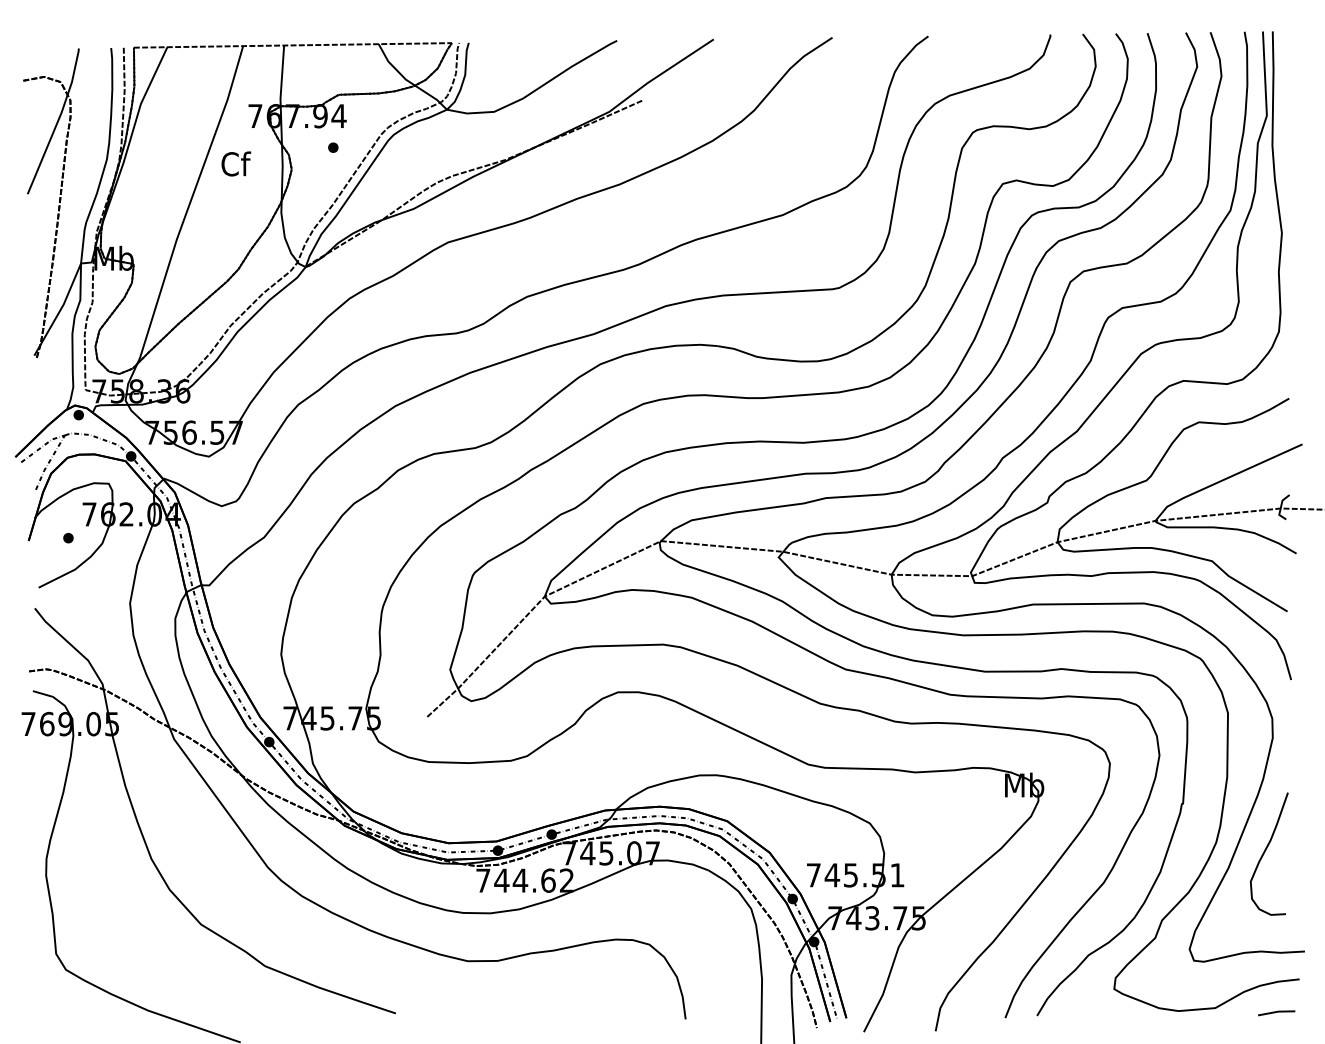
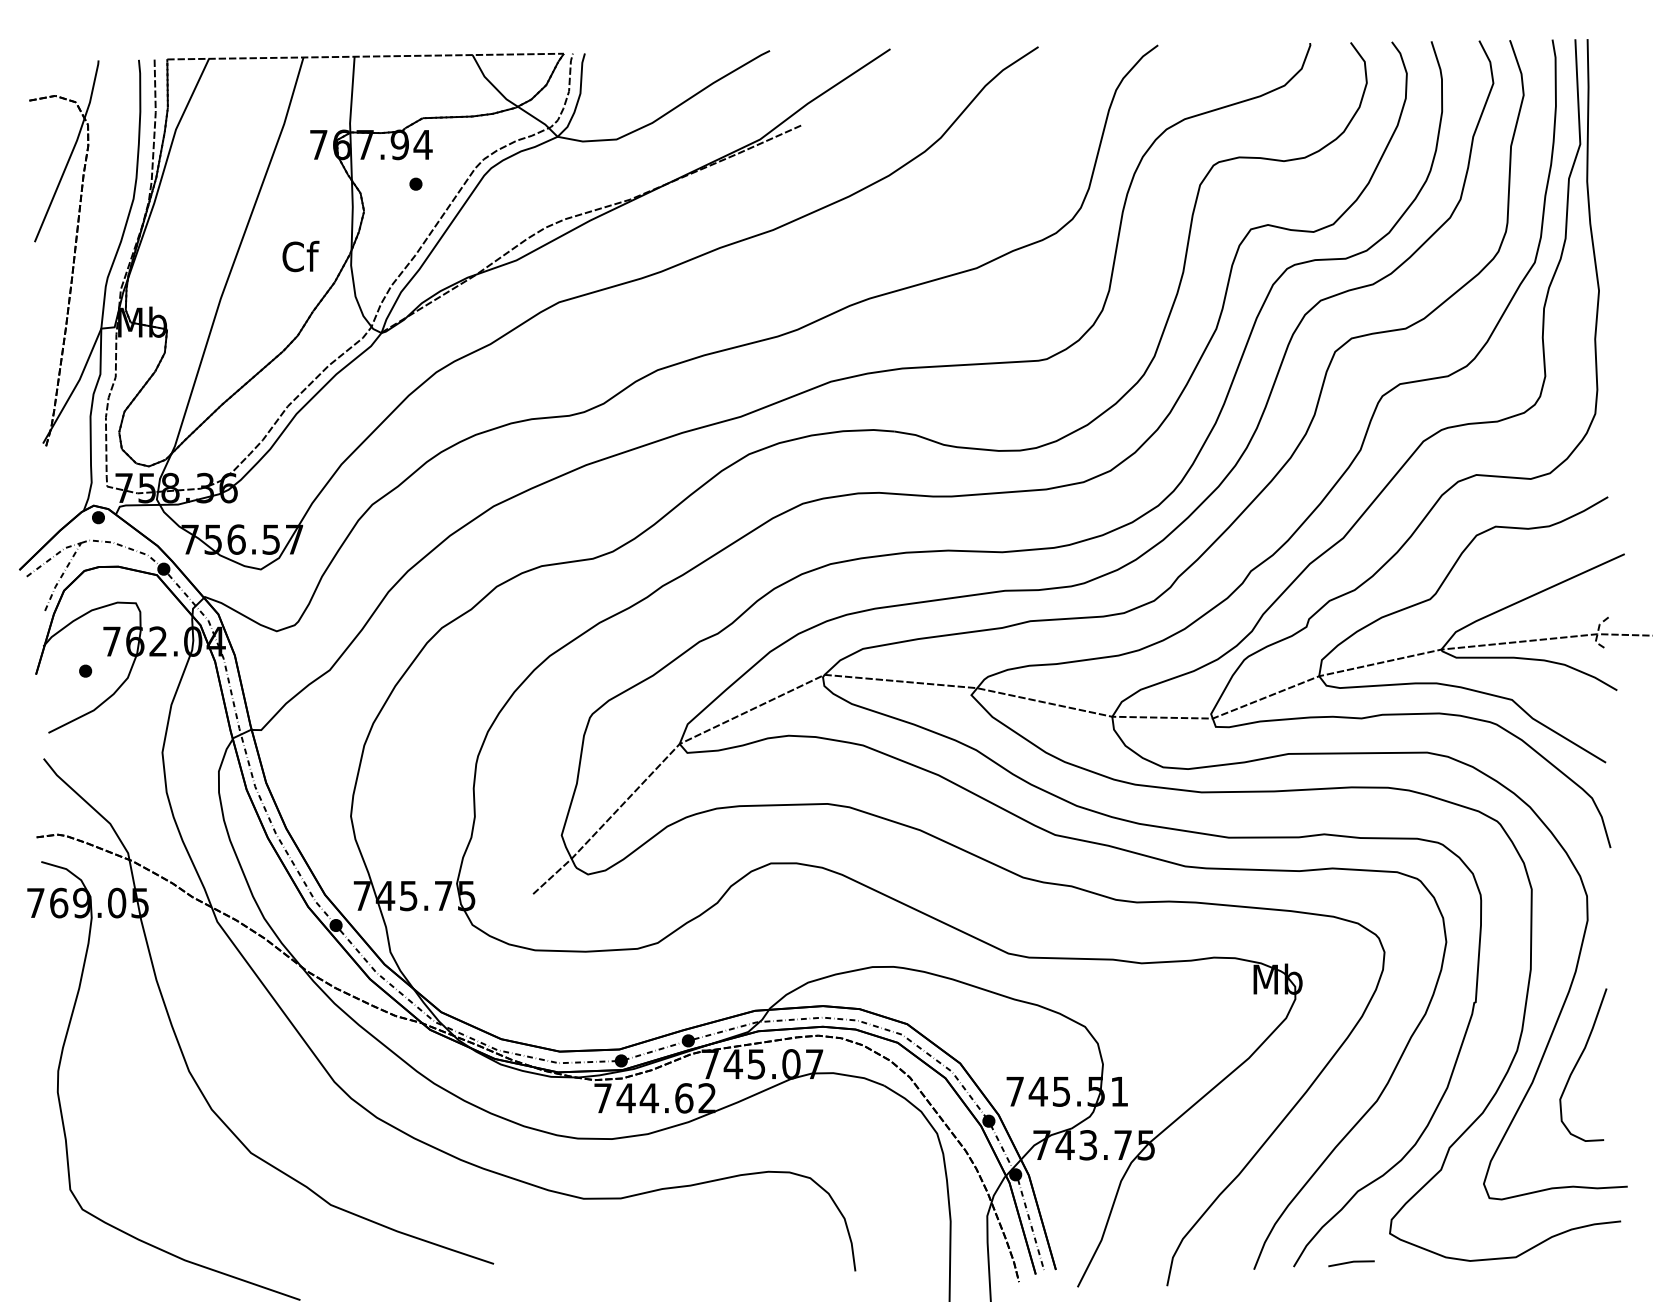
text: (235, 163) -> (300, 256), moved
line: (1280, 507) -> (1597, 632), solid -> dashed
line: (1276, 1012) -> (1351, 1262), moved

